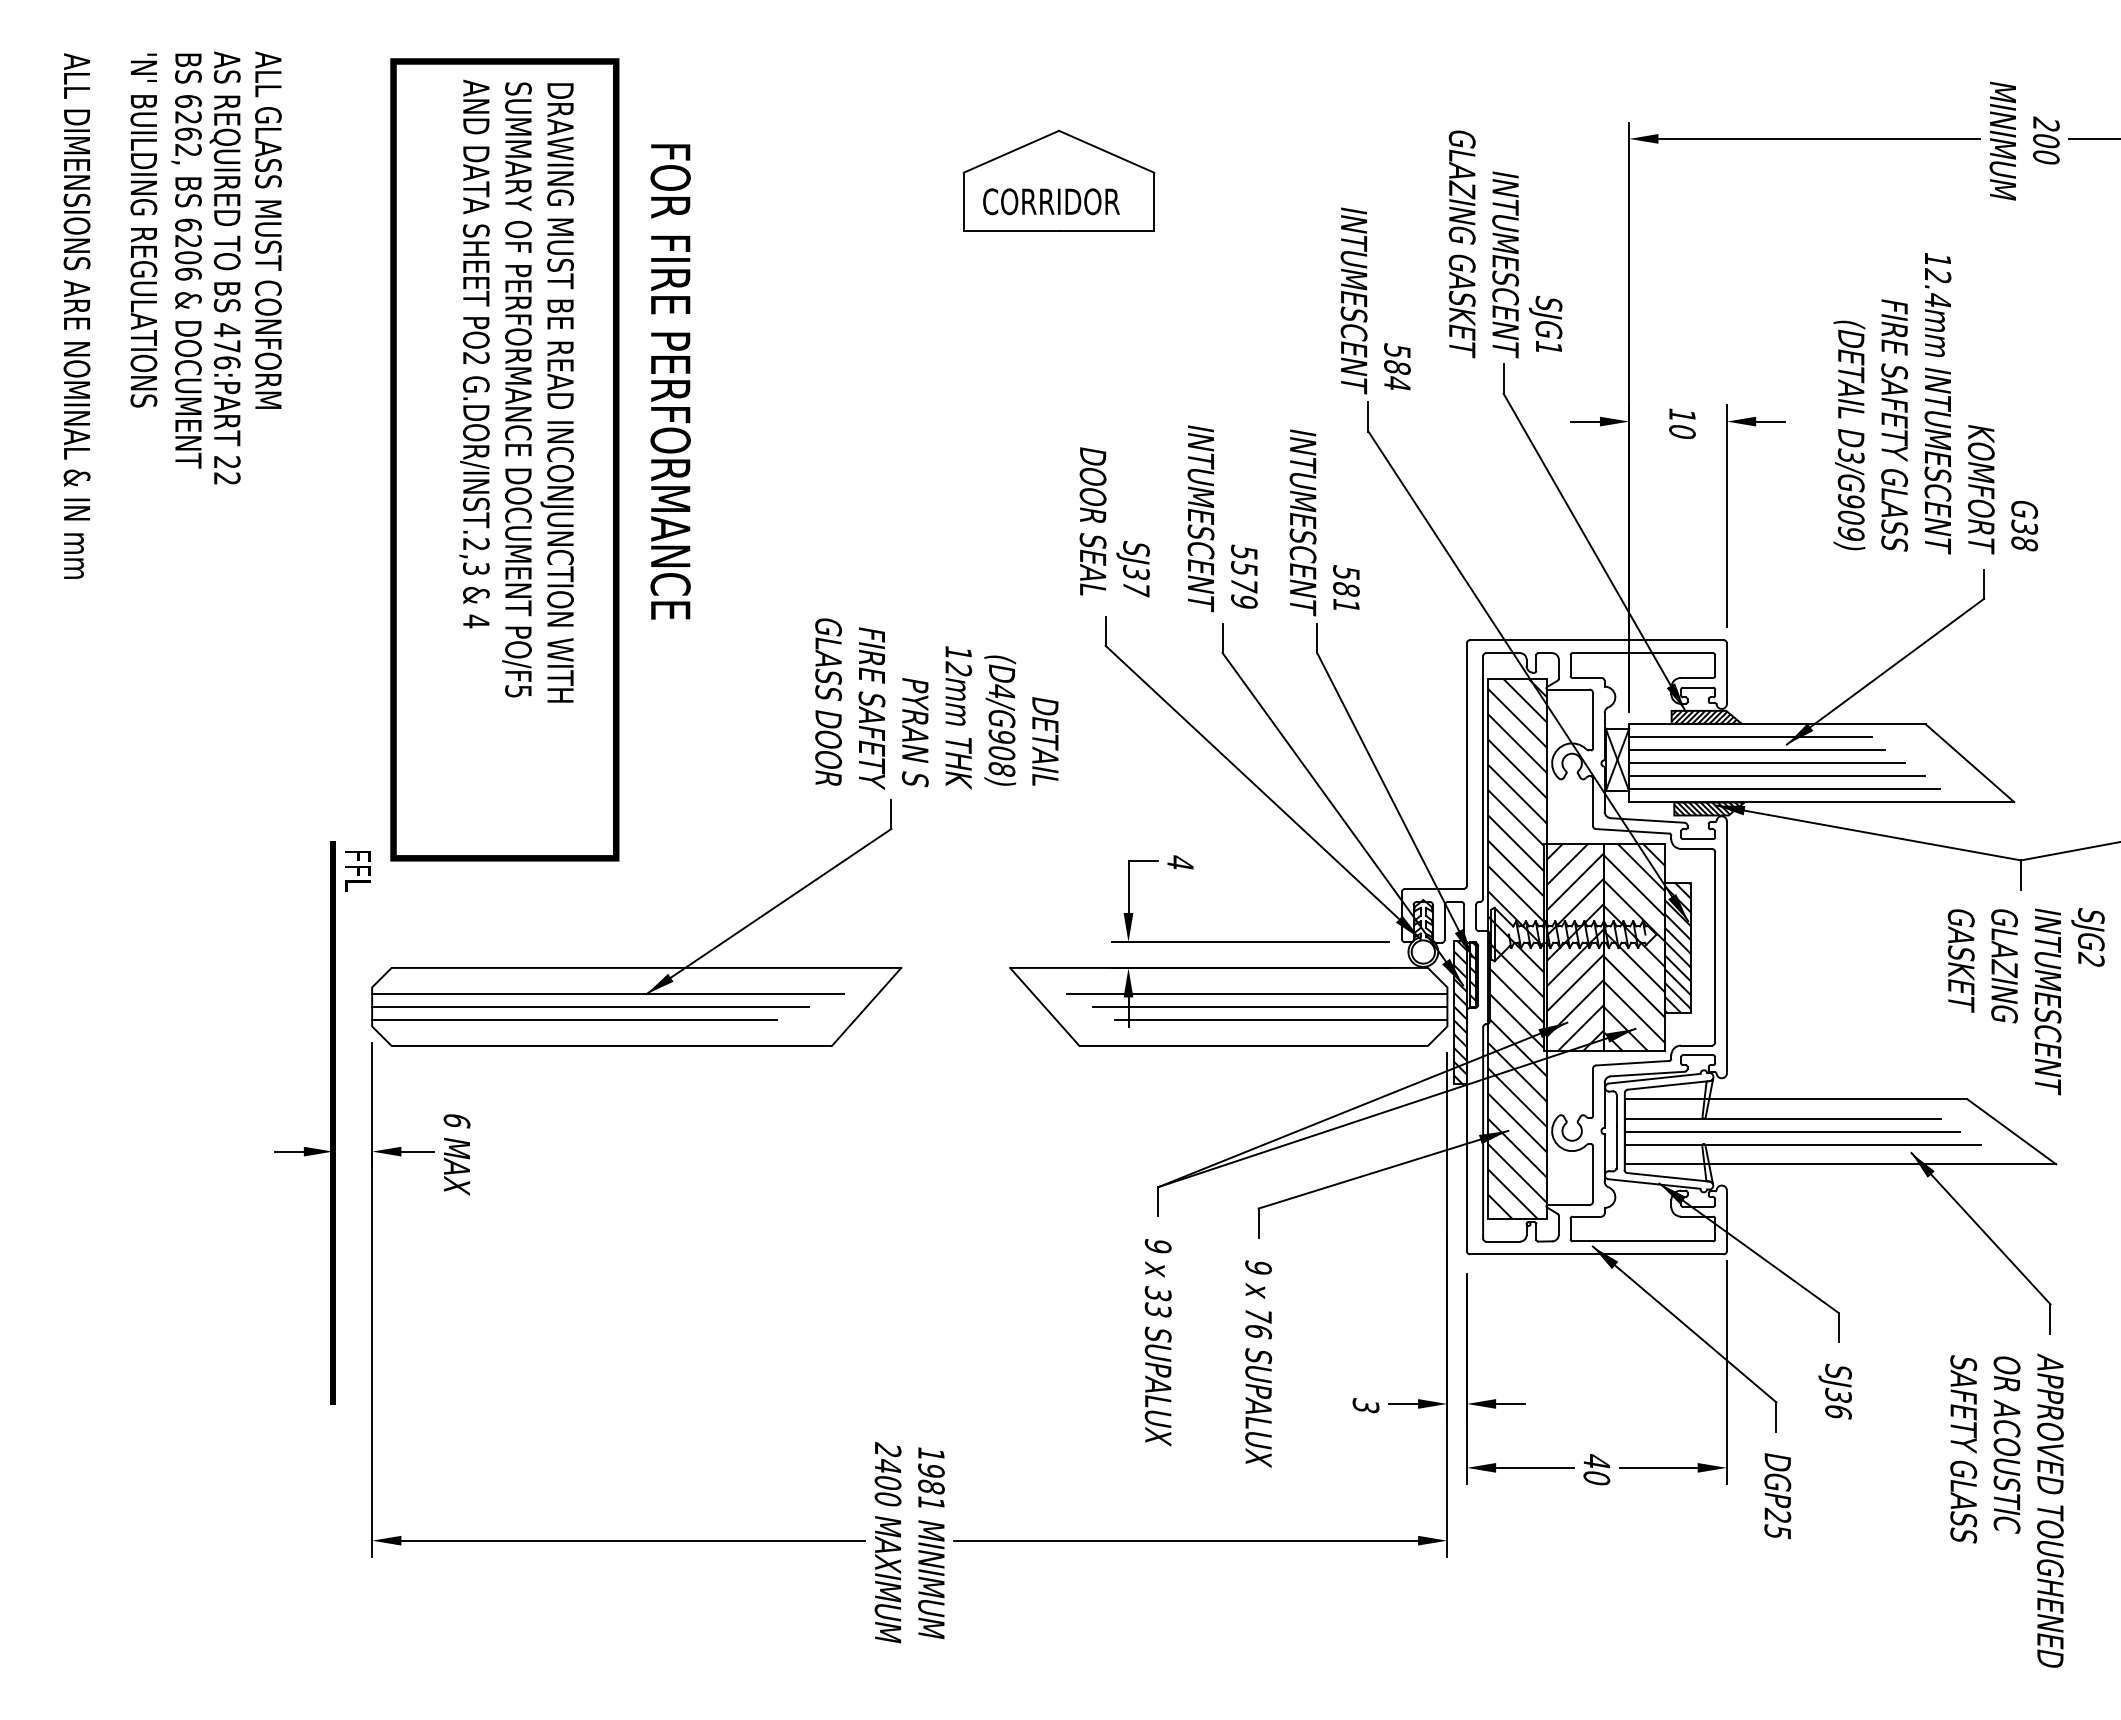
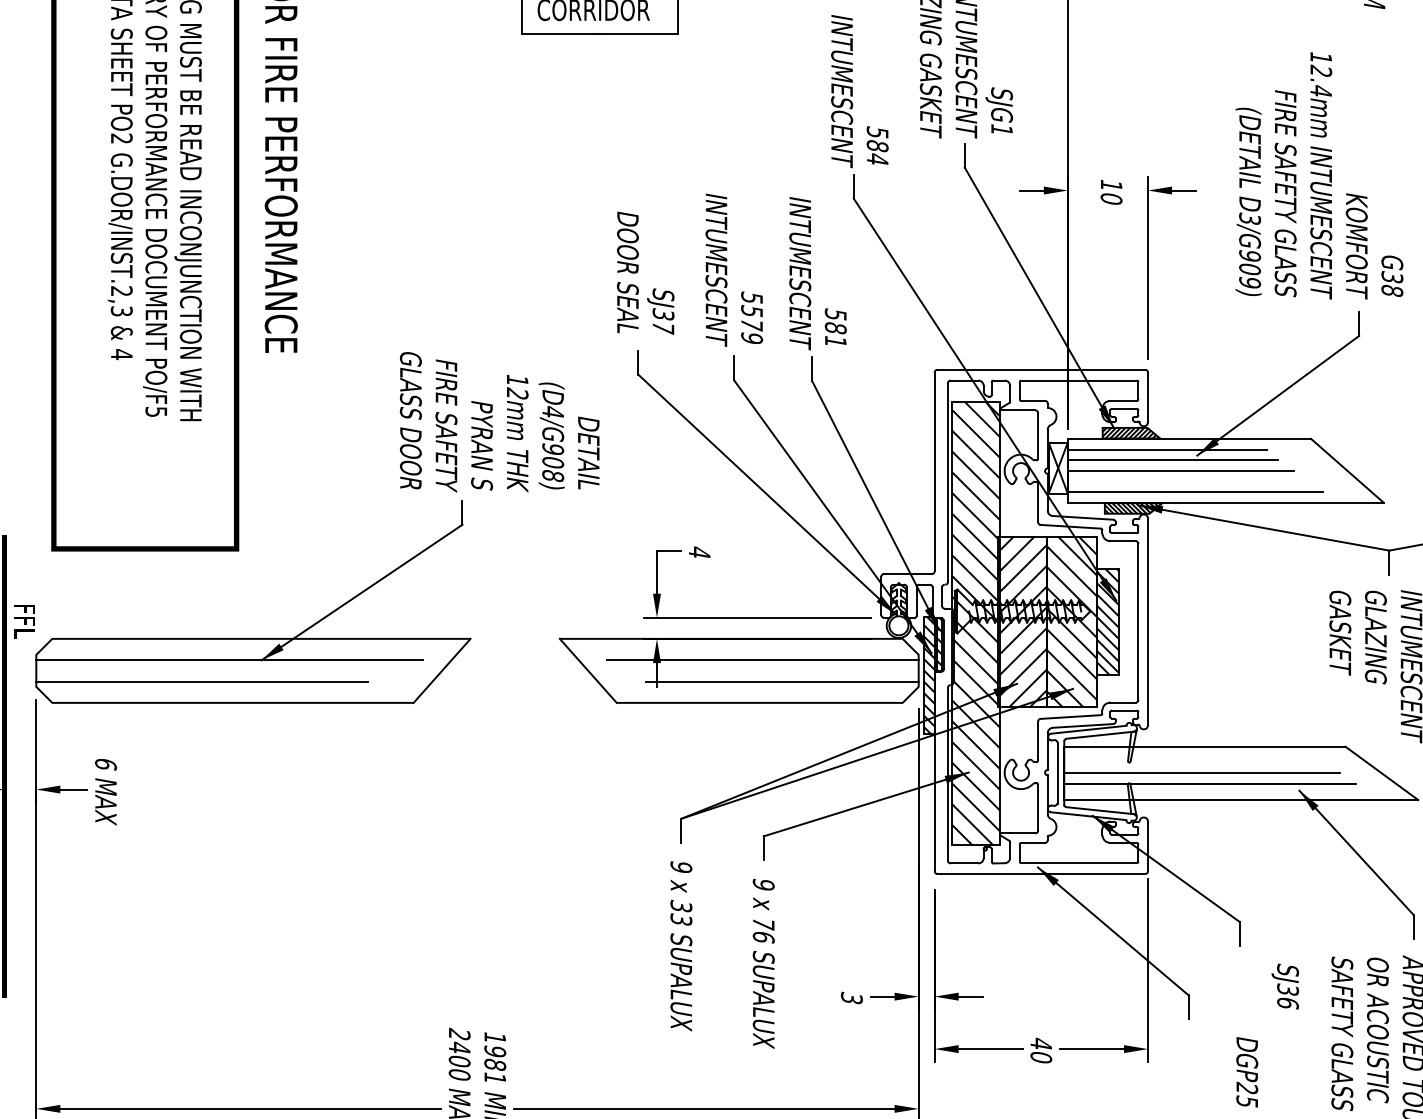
line: (1777, 776) -> (1189, 481), removed
text: (357, 871) -> (24, 622), moved
line: (590, 1006) -> (215, 670), removed
line: (1269, 1006) -> (772, 670), removed
line: (1782, 1118) -> (1193, 762), removed
text: (1834, 1391) -> (1284, 986), moved
text: (1777, 1496) -> (1246, 1072), moved

